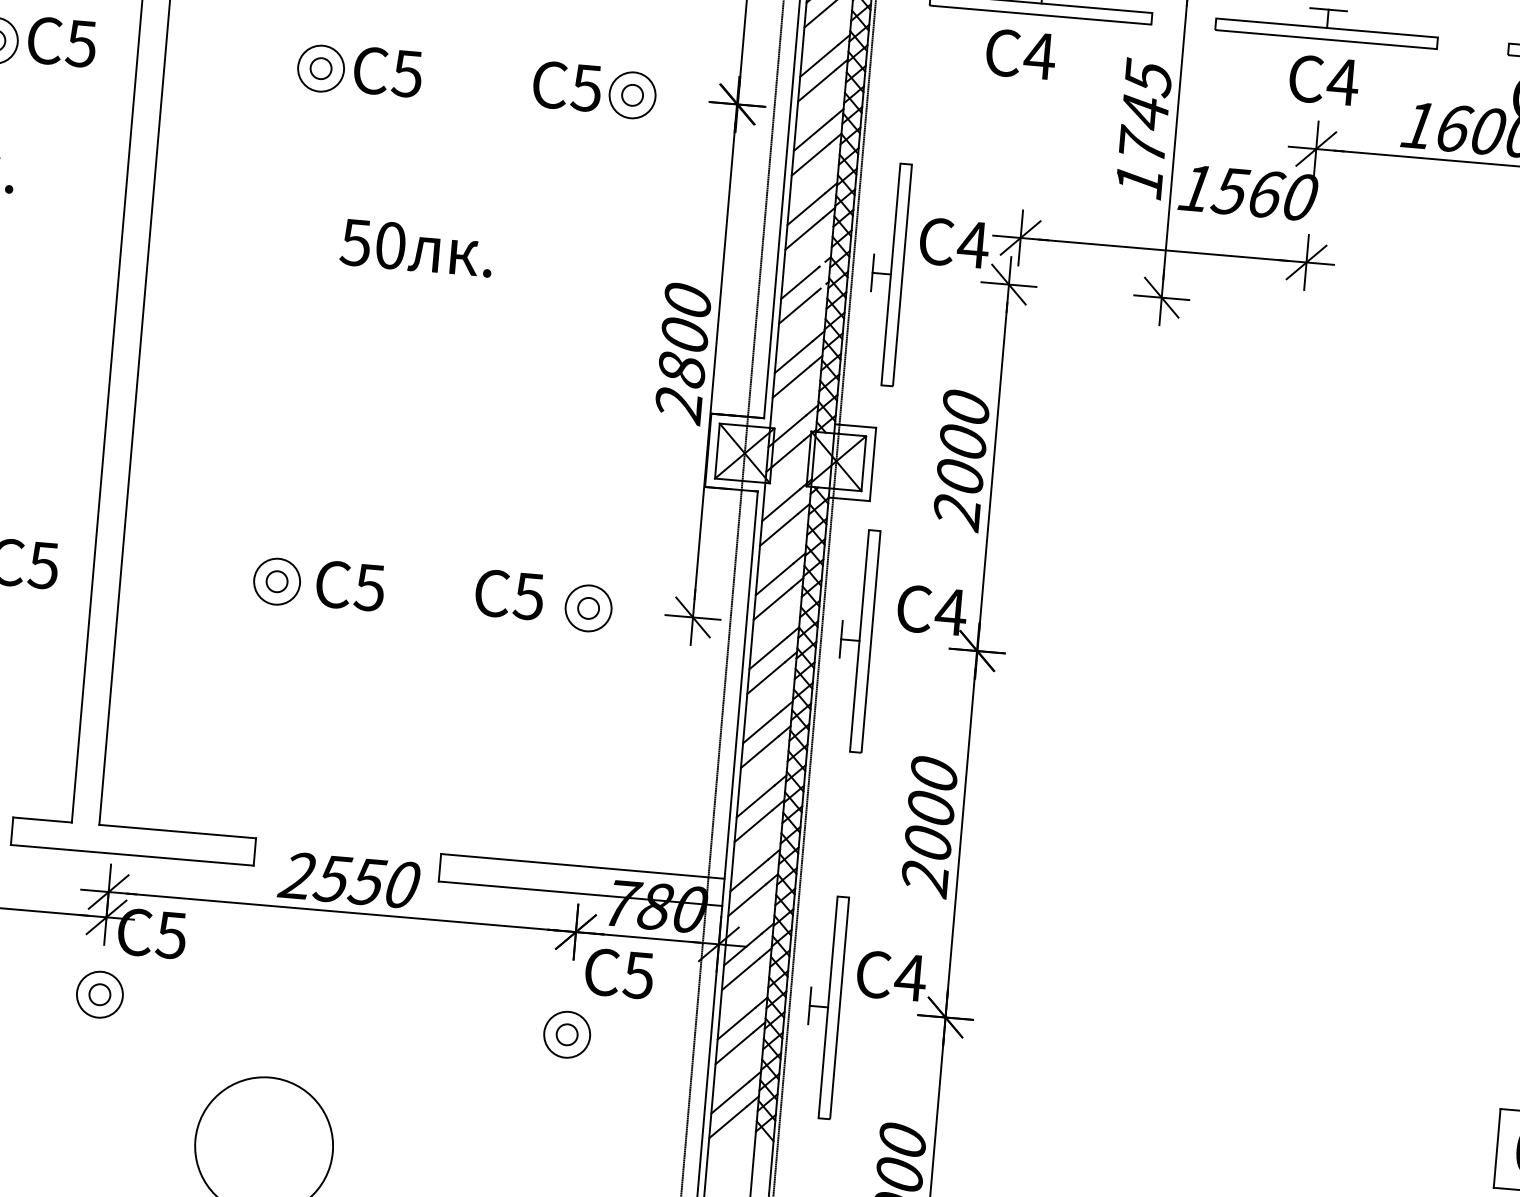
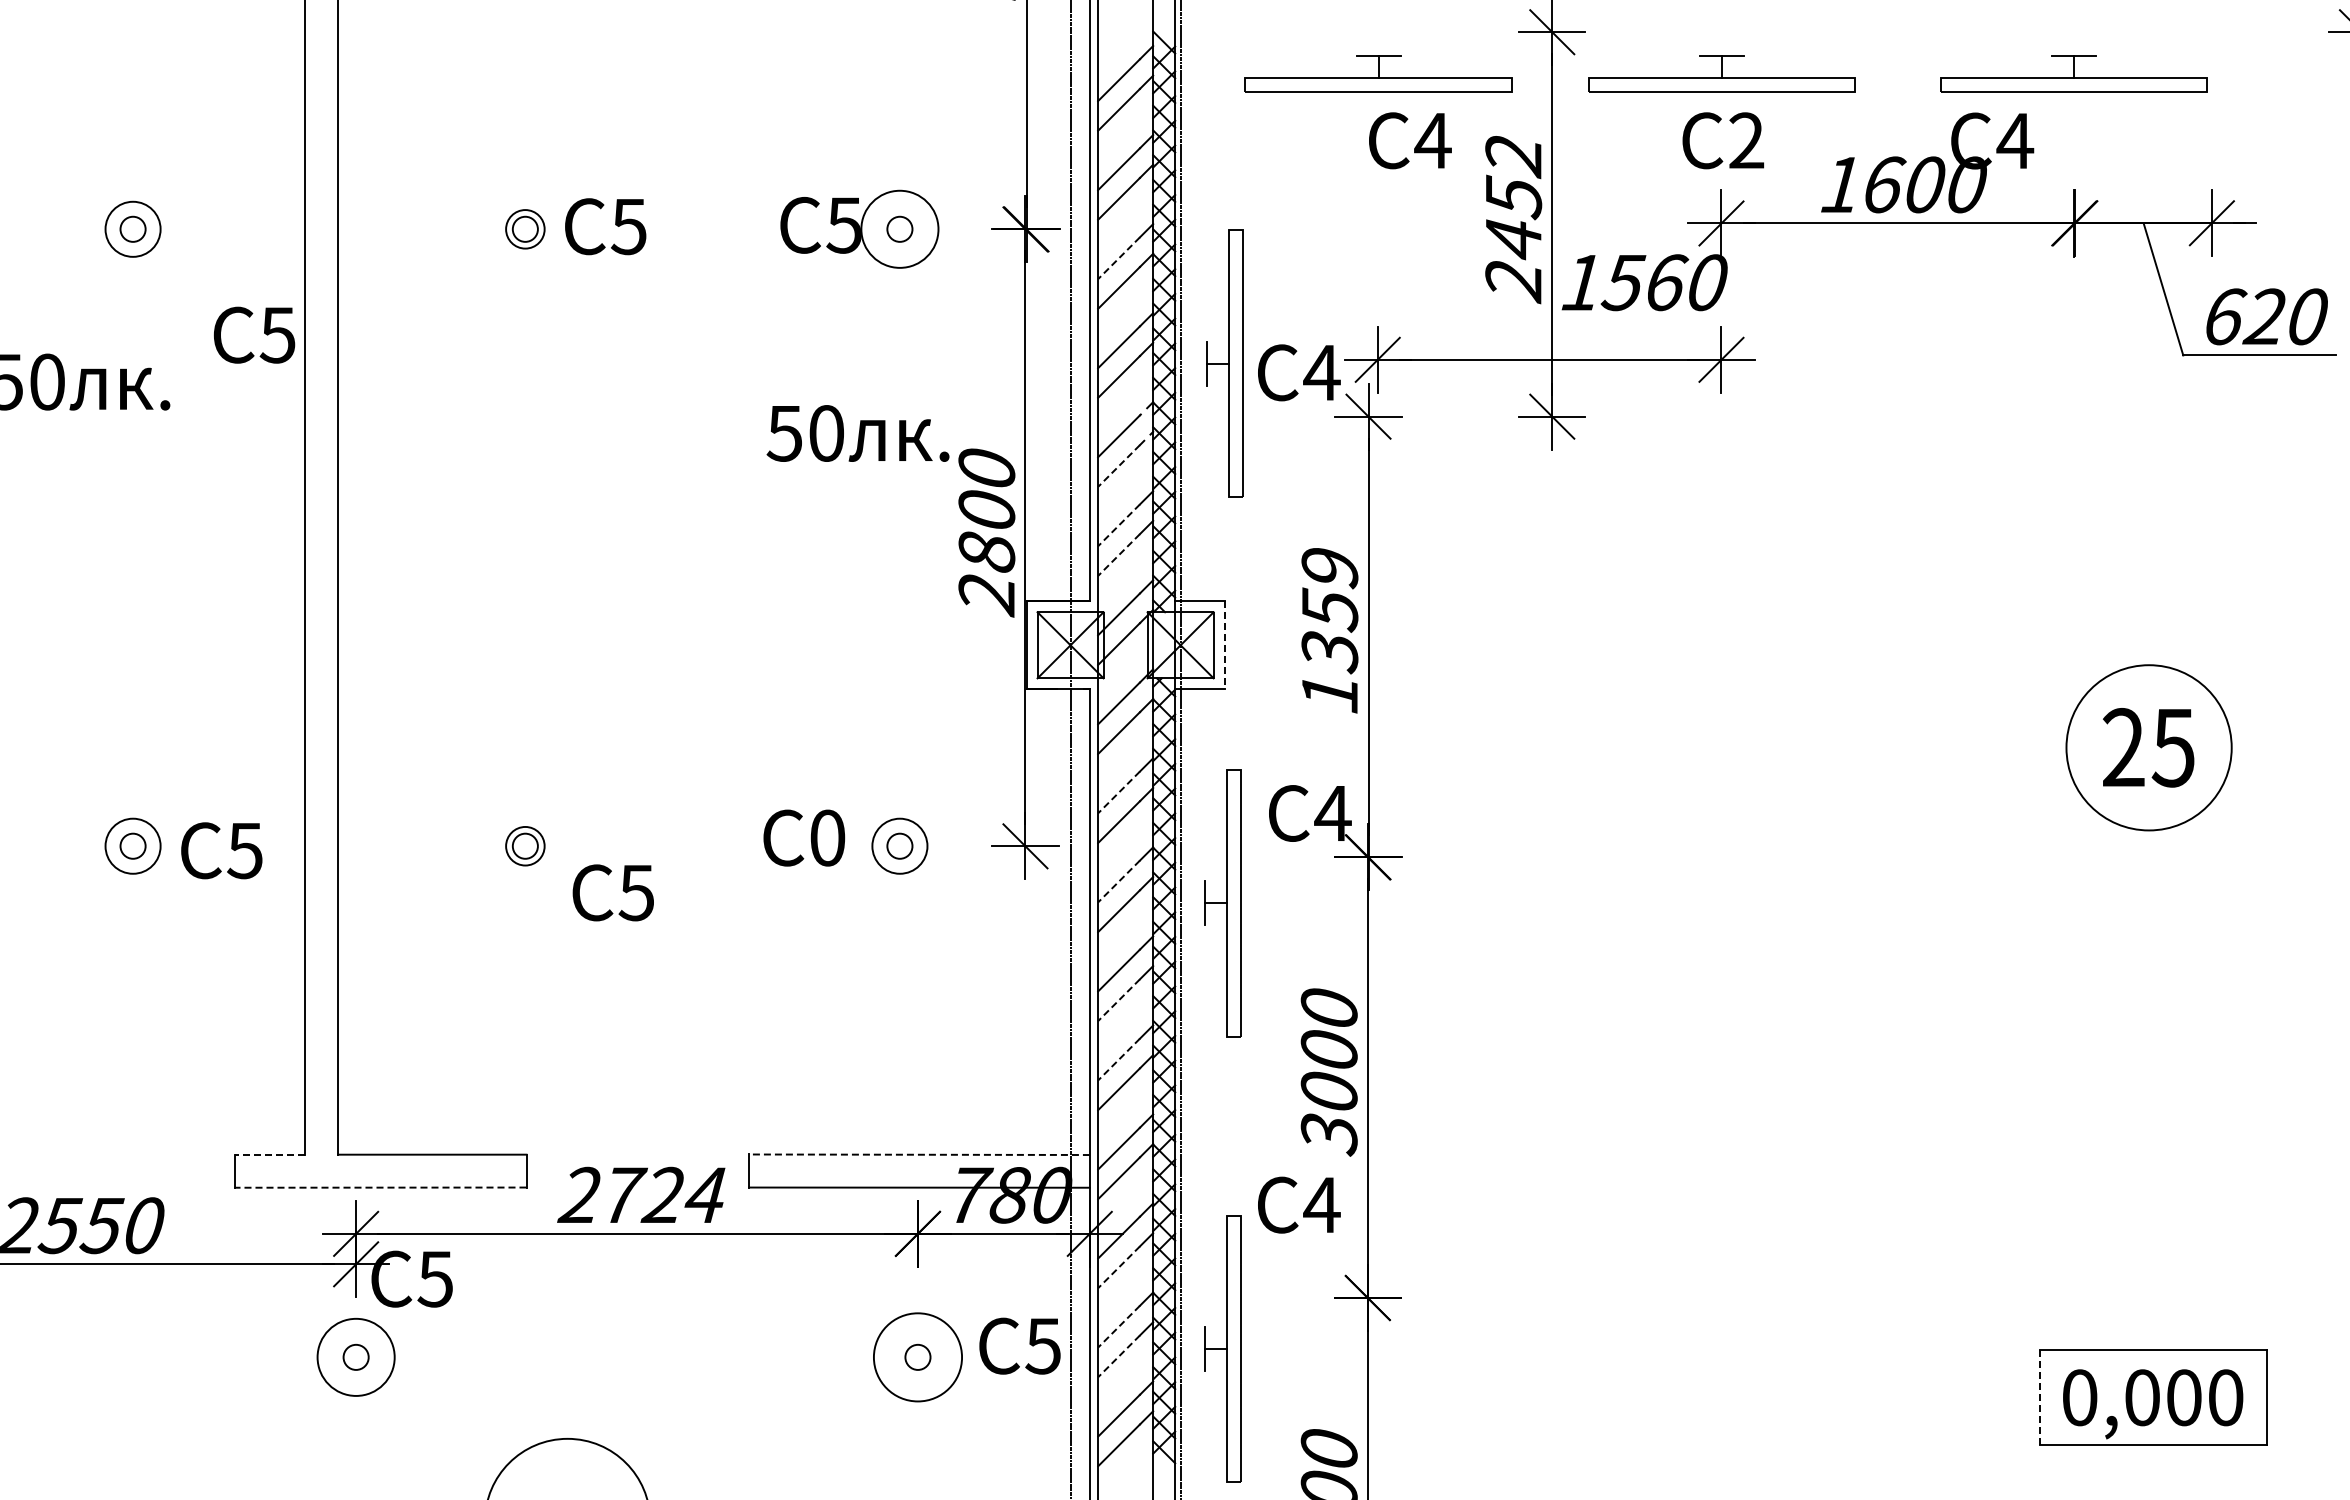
text: (62, 41) -> (254, 334), moved
text: (1021, 54) -> (1410, 140), moved
circle: (320, 67) -> (524, 228), size x0.7
text: (1342, 81) -> (1746, 140), C4 -> C2
circle: (632, 94) -> (899, 228), size x1.4
text: (1143, 130) -> (1513, 218), 1745 -> 2452
line: (813, 135) -> (1119, 258), solid -> dashed
text: (416, 247) -> (857, 433), moved
part: (887, 274) -> (1224, 363), moved
line: (798, 308) -> (1119, 466), solid -> dashed
line: (794, 357) -> (1119, 525), solid -> dashed
line: (791, 382) -> (1119, 555), solid -> dashed
text: (961, 460) -> (1329, 631), 2000 -> 1359
line: (872, 464) -> (1224, 645), solid -> dashed
line: (775, 579) -> (1119, 792), solid -> dashed
circle: (276, 581) -> (524, 845), size x0.7
text: (349, 585) -> (612, 892), moved
text: (529, 595) -> (827, 837), C5 -> C0
part: (856, 640) -> (1222, 903), moved
line: (768, 653) -> (1119, 881), solid -> dashed
line: (760, 752) -> (1119, 1000), solid -> dashed
line: (756, 801) -> (1119, 1059), solid -> dashed
line: (42, 819) -> (269, 1154), solid -> dashed
line: (132, 855) -> (380, 1187), solid -> dashed
line: (582, 866) -> (918, 1154), solid -> dashed
text: (925, 879) -> (1329, 1135), 2000 -> 3000
text: (366, 881) -> (662, 1194), 2550 -> 2724
text: (618, 973) -> (1019, 1345), moved
line: (741, 974) -> (1119, 1267), solid -> dashed
text: (891, 975) -> (1299, 1204), moved
circle: (99, 993) -> (355, 1356), size x1.4
part: (824, 1006) -> (1222, 1348), moved
line: (736, 1023) -> (1119, 1326), solid -> dashed
circle: (566, 1034) -> (917, 1356), size x1.6
line: (734, 1048) -> (1119, 1356), solid -> dashed
line: (1496, 1148) -> (2039, 1398), solid -> dashed

